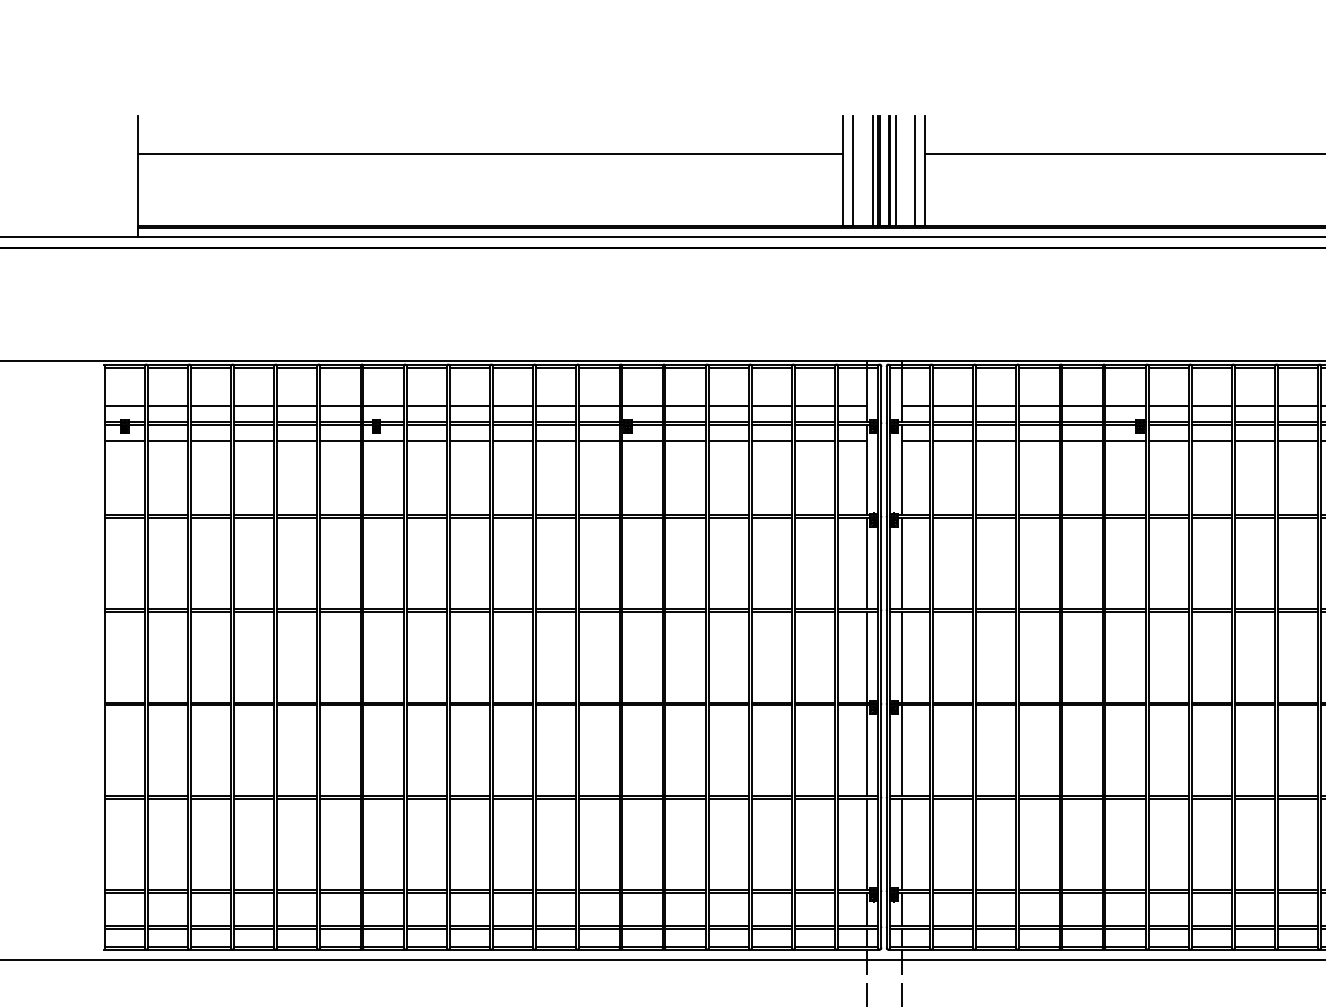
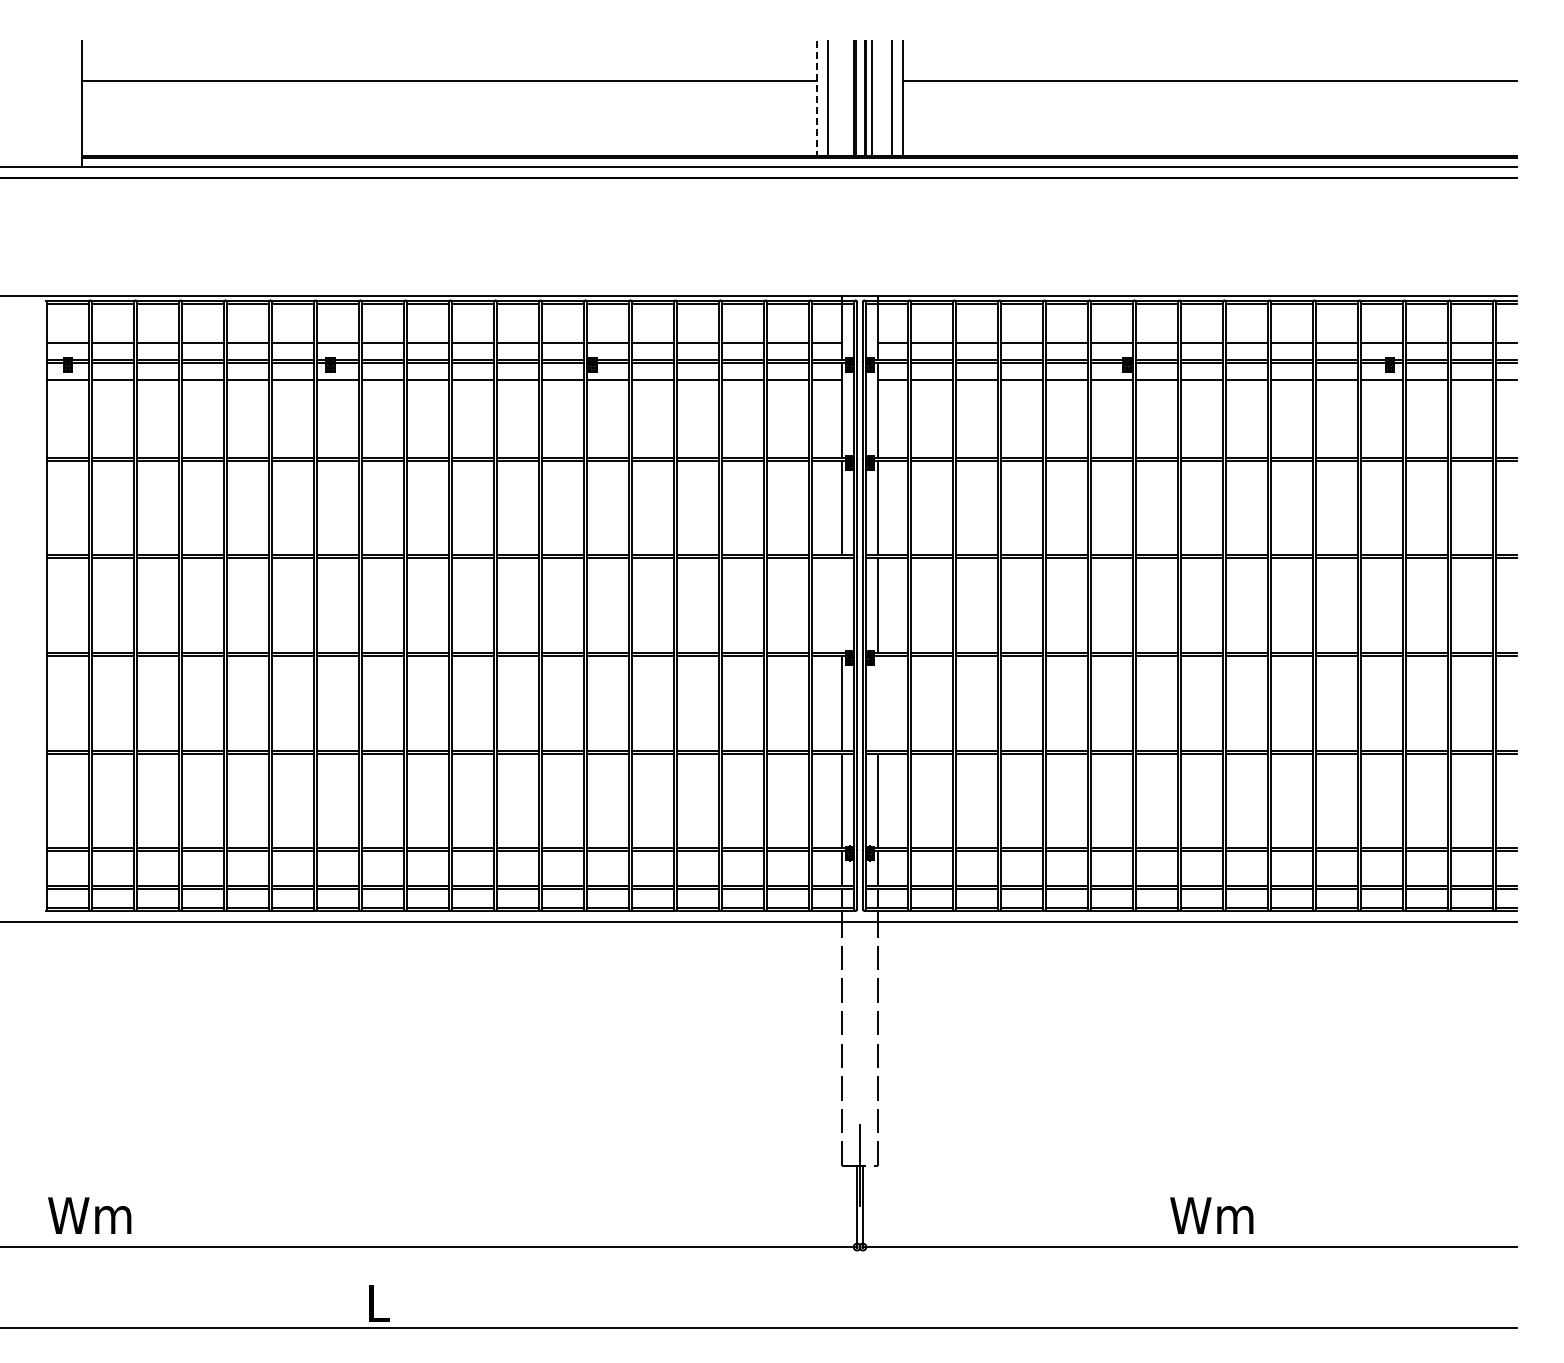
line: (843, 170) -> (817, 98), solid -> dashed
line: (872, 170) -> (848, 98), removed
line: (866, 656) -> (841, 605), removed
line: (901, 750) -> (878, 703), removed

